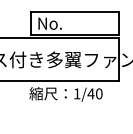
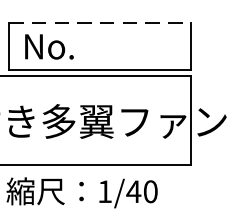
line: (75, 12) -> (101, 23), solid -> dashed

